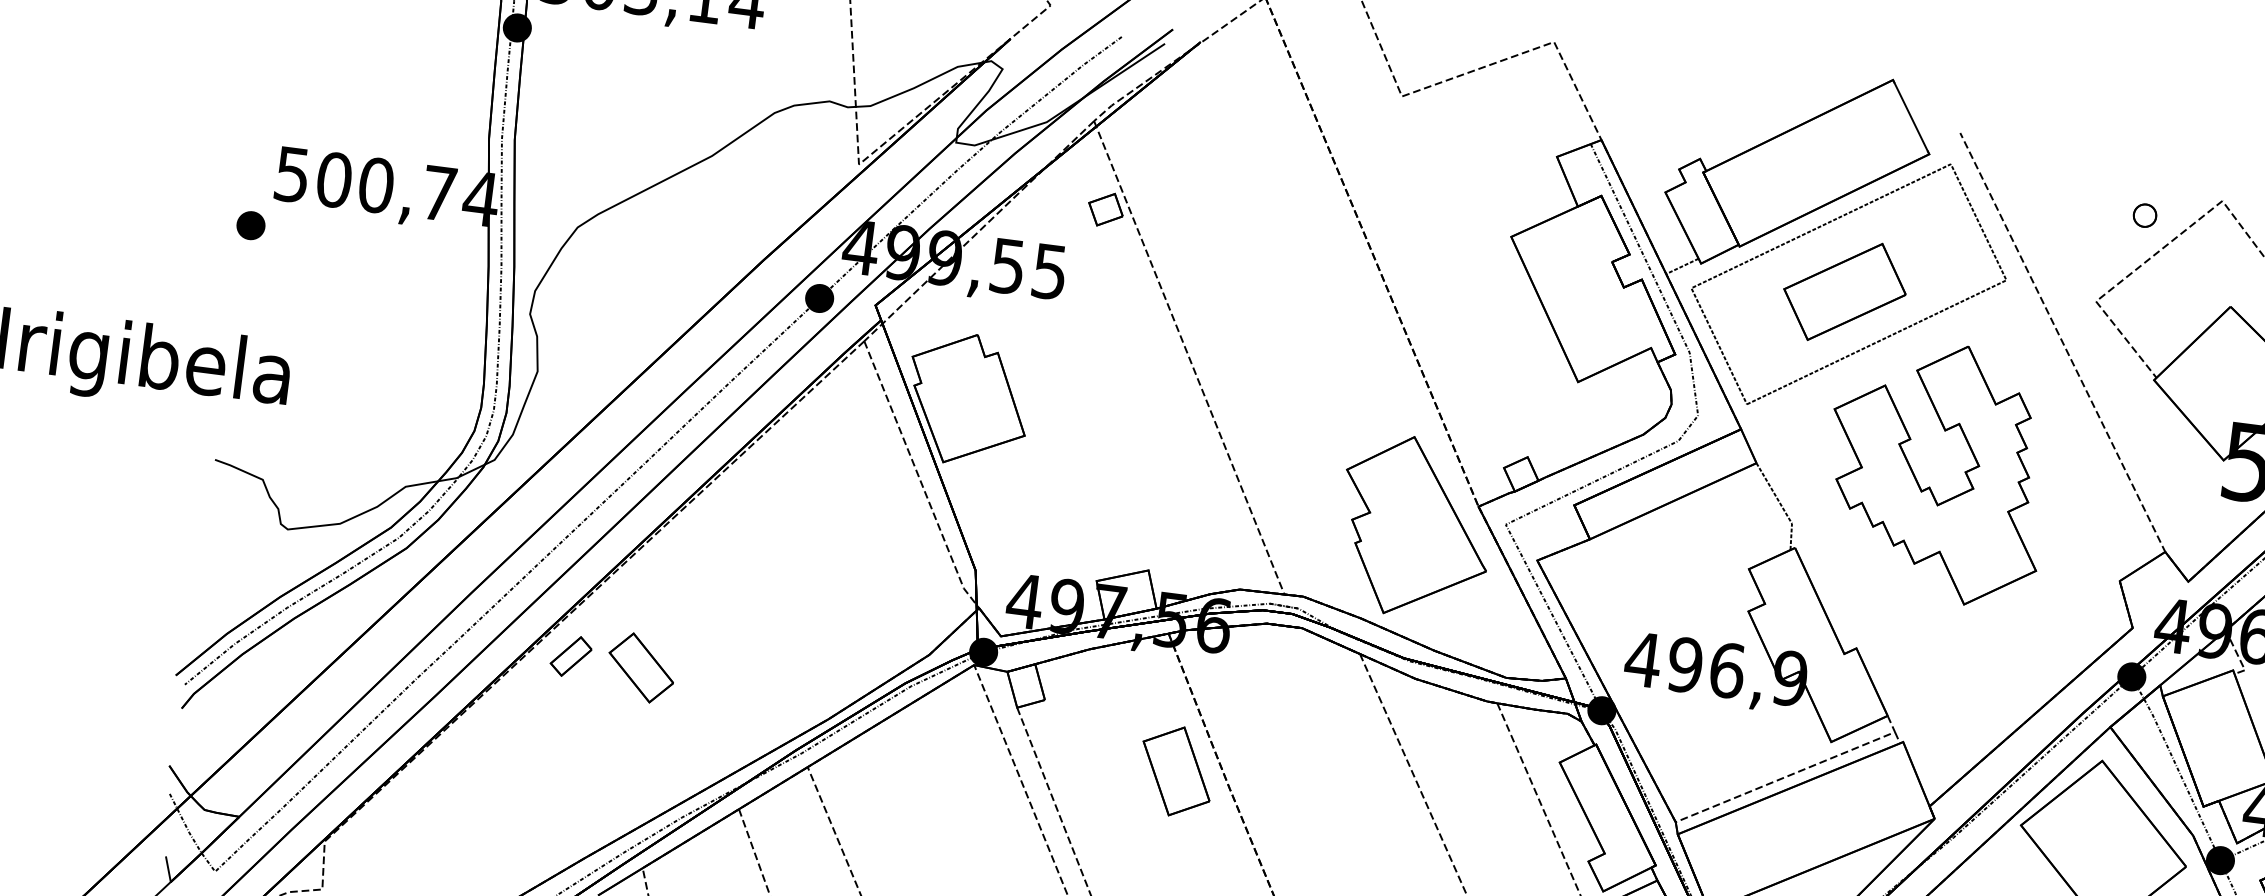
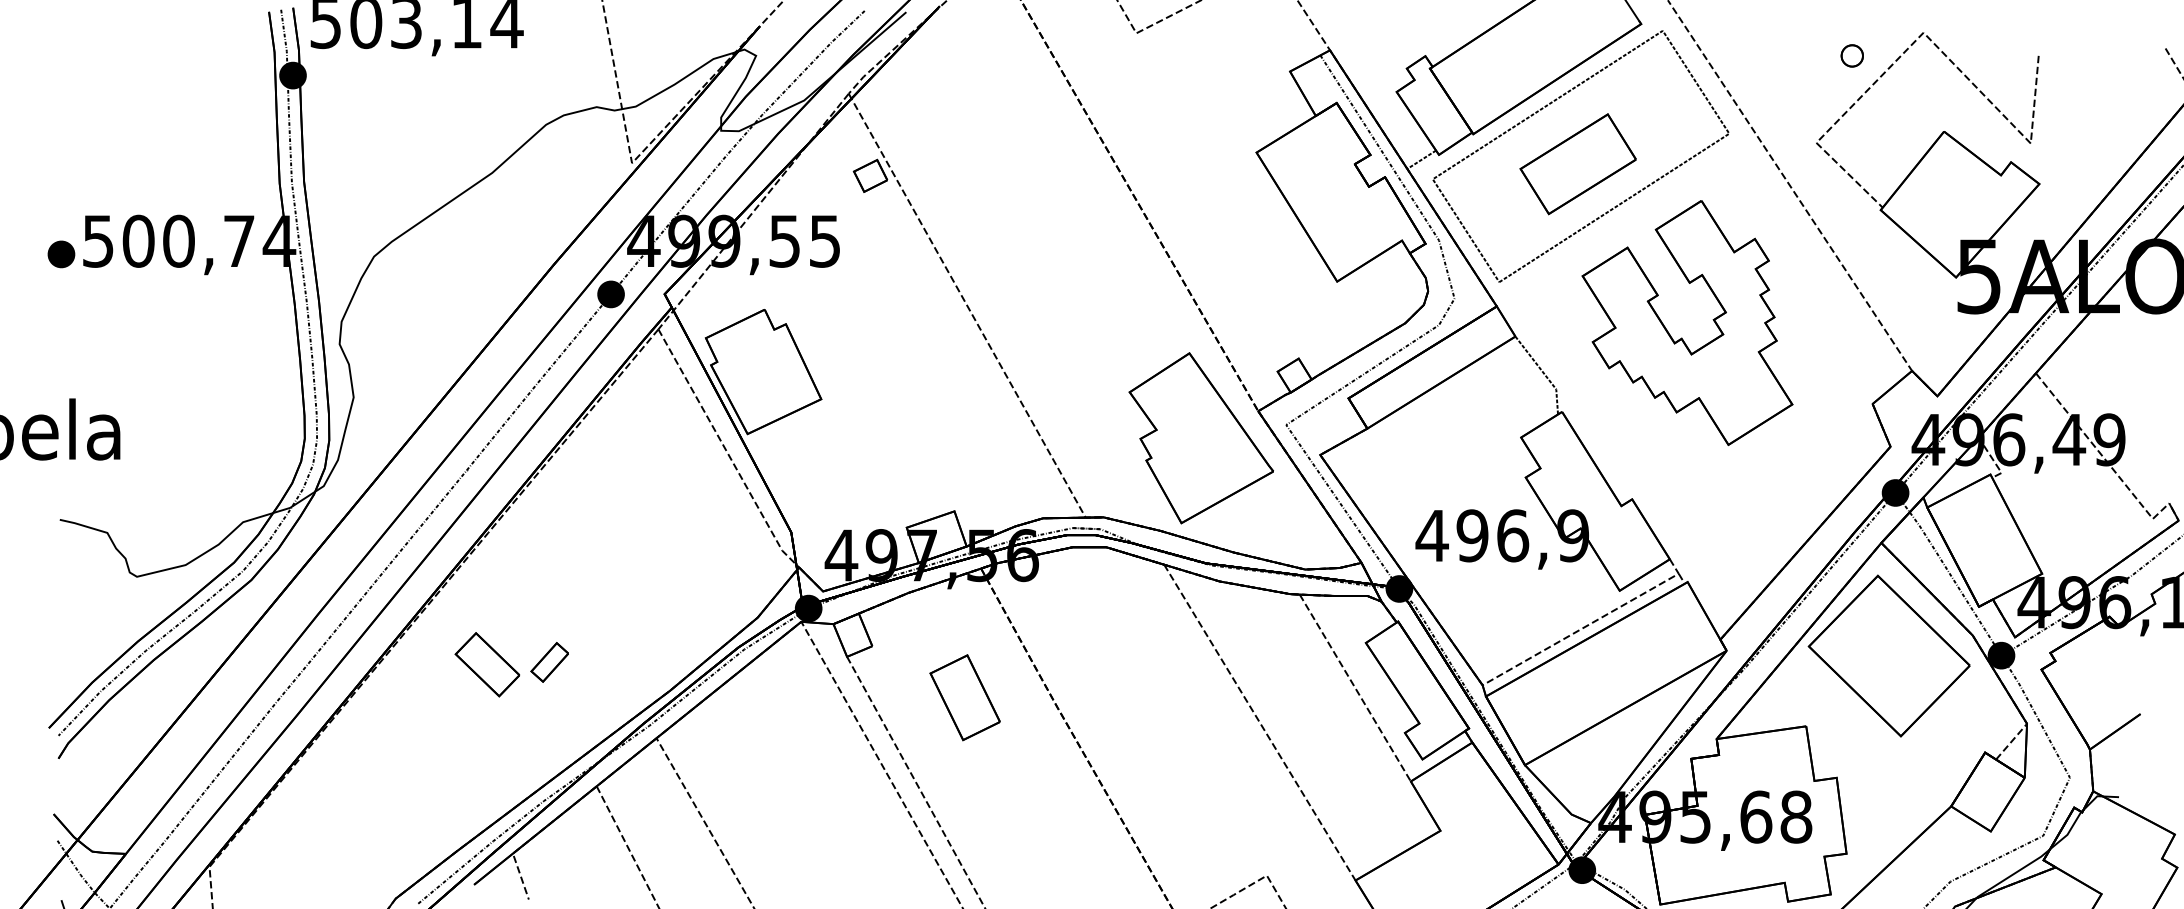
part: (251, 225) -> (61, 254), moved
part: (570, 656) -> (549, 662), moved
part: (1175, 771) -> (964, 697), moved

